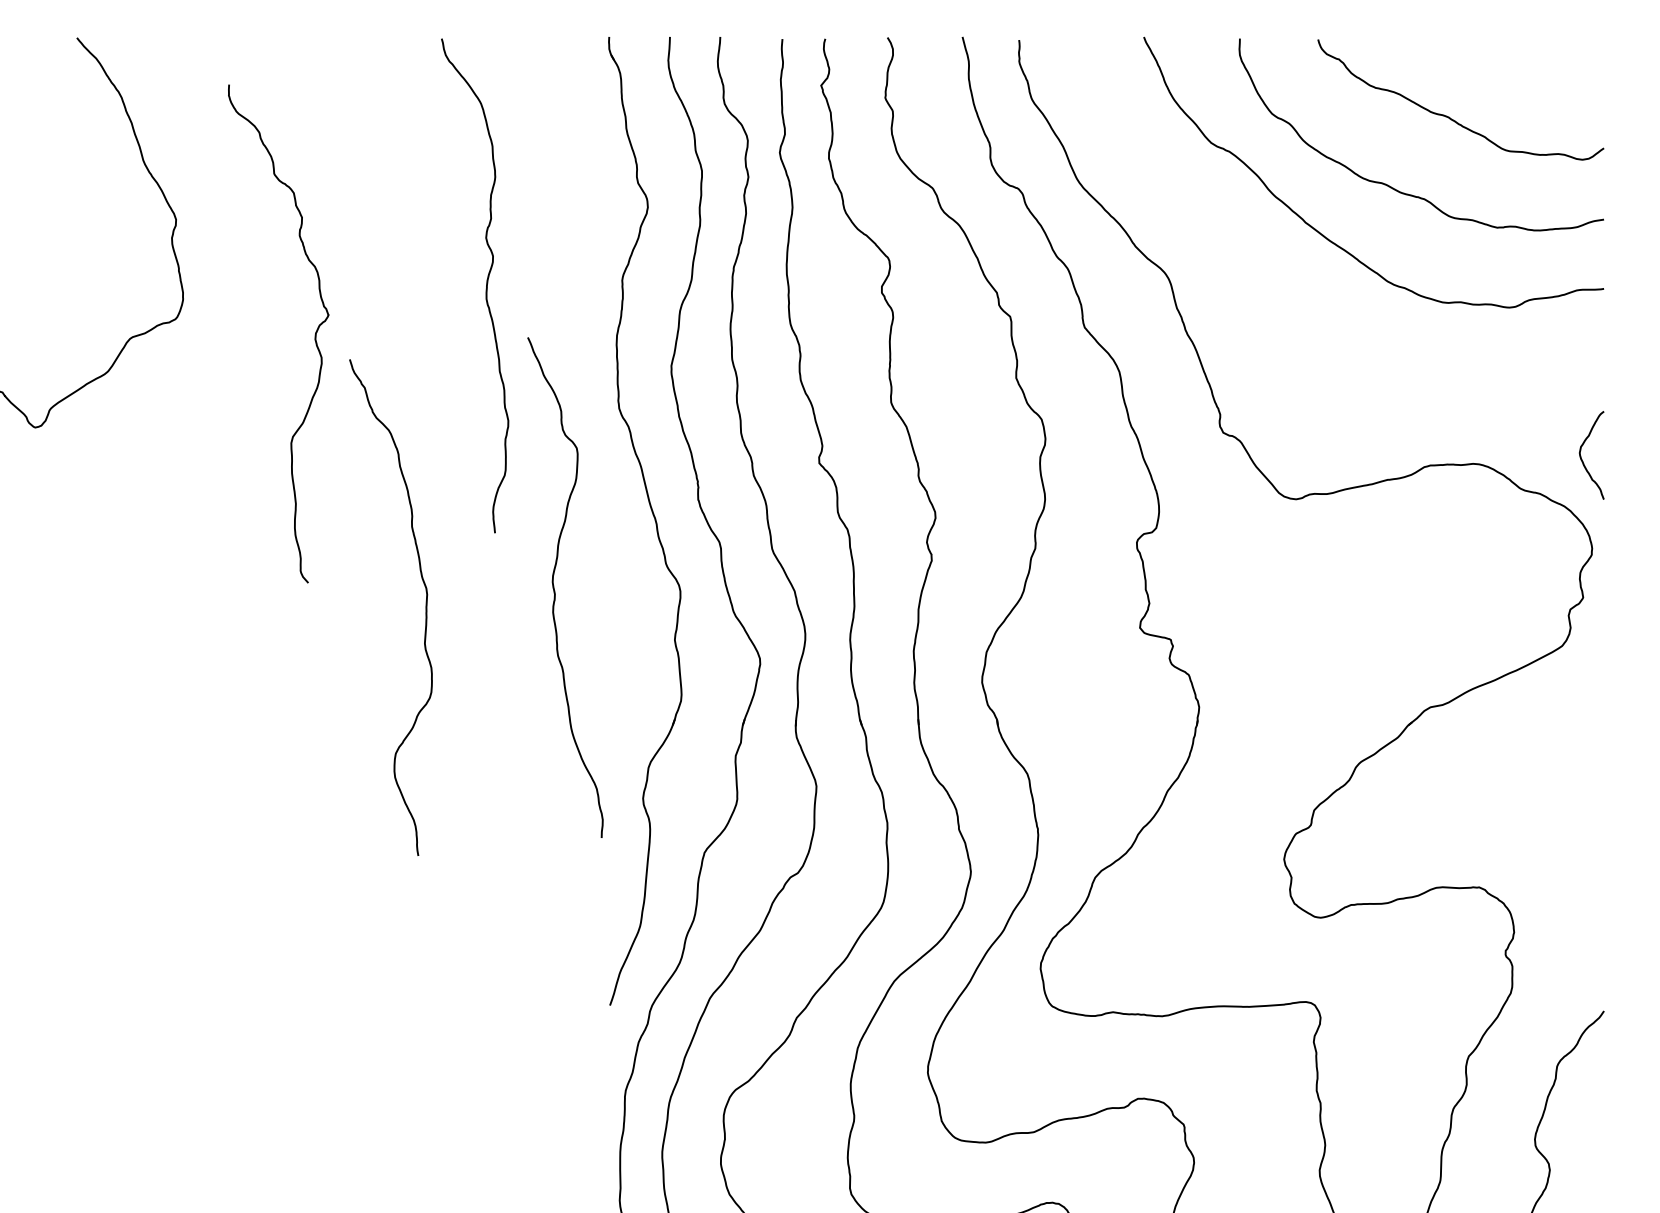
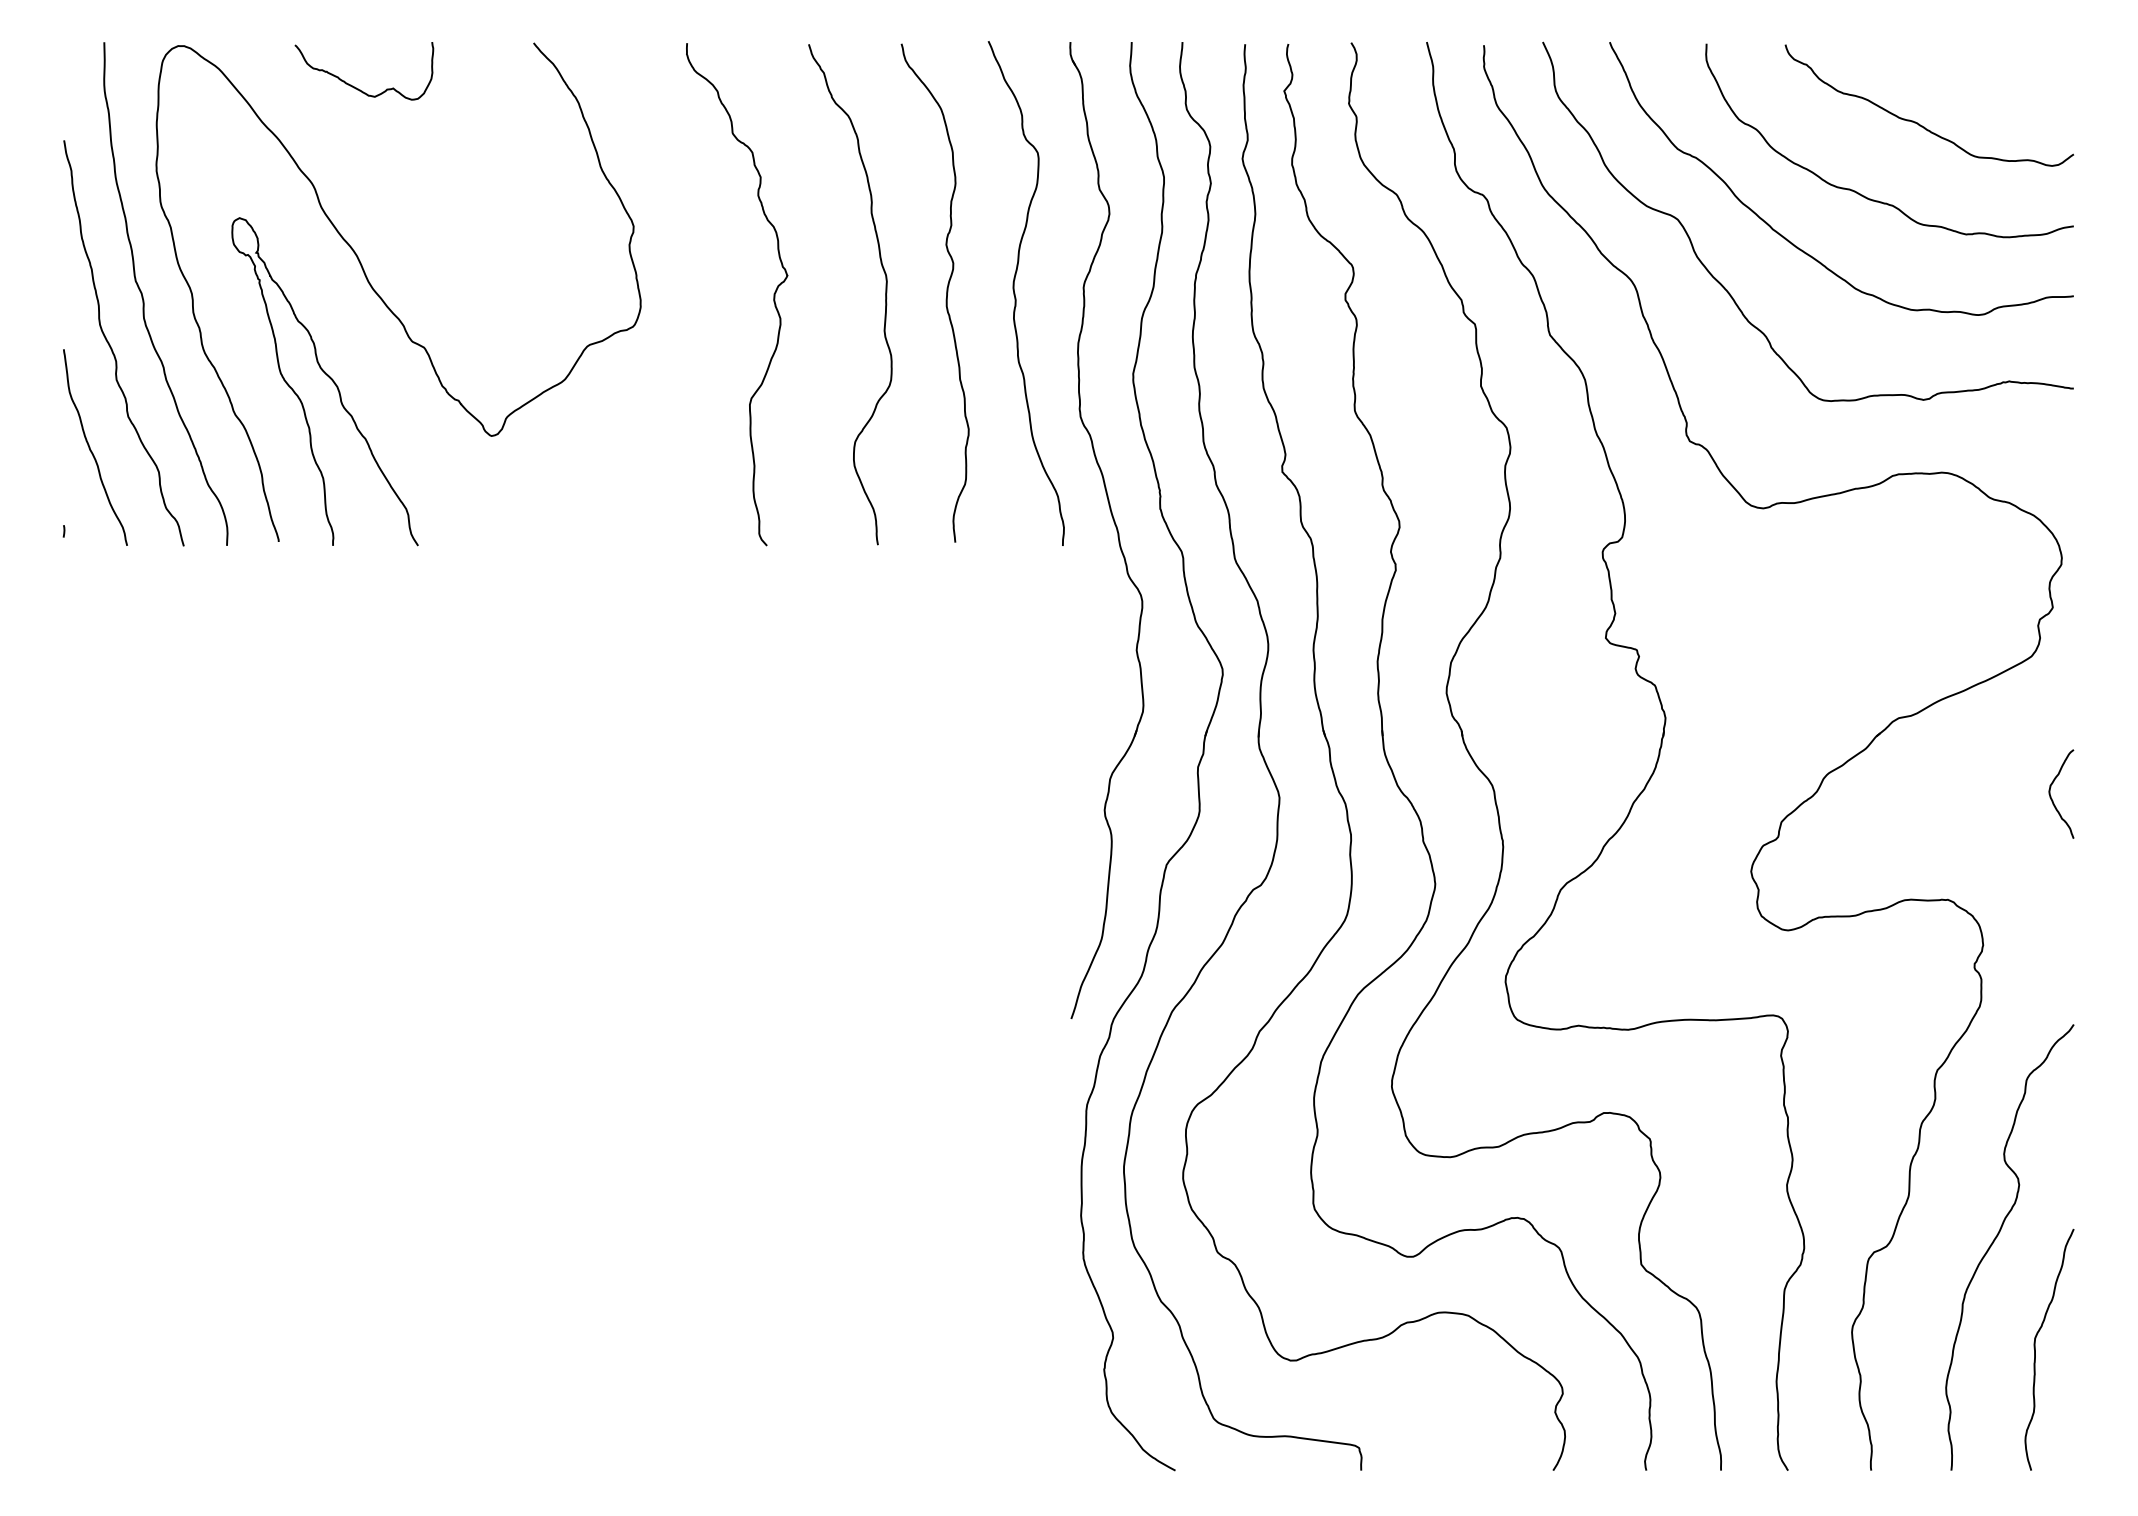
curve: (1258, 280) -> (1725, 287), added
curve: (314, 333) -> (773, 294), moved
curve: (1582, 459) -> (2052, 798), moved
curve: (555, 591) -> (1016, 297), moved
curve: (425, 607) -> (885, 294), moved

